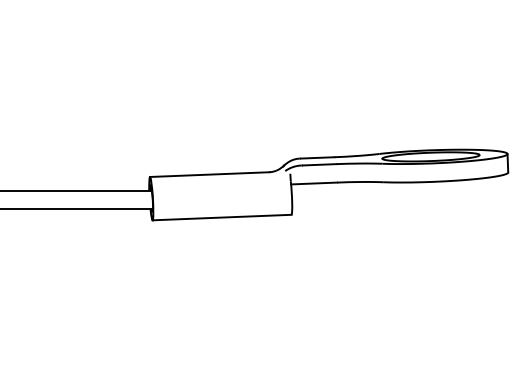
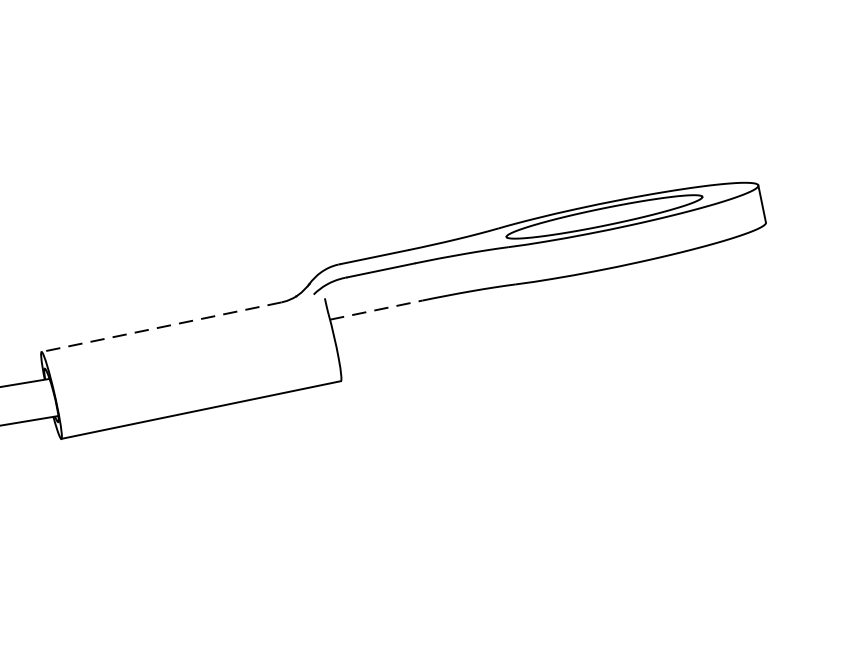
line: (209, 174) -> (161, 326), solid -> dashed
line: (314, 183) -> (377, 309), solid -> dashed

